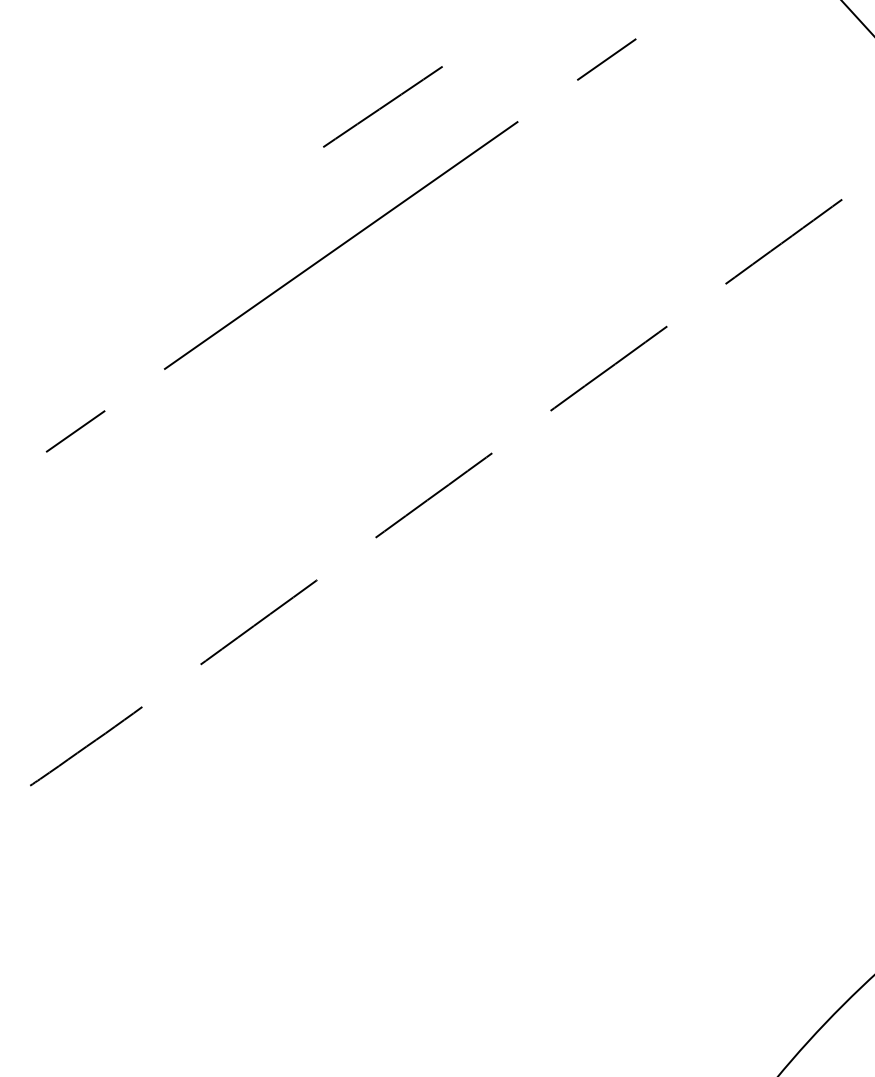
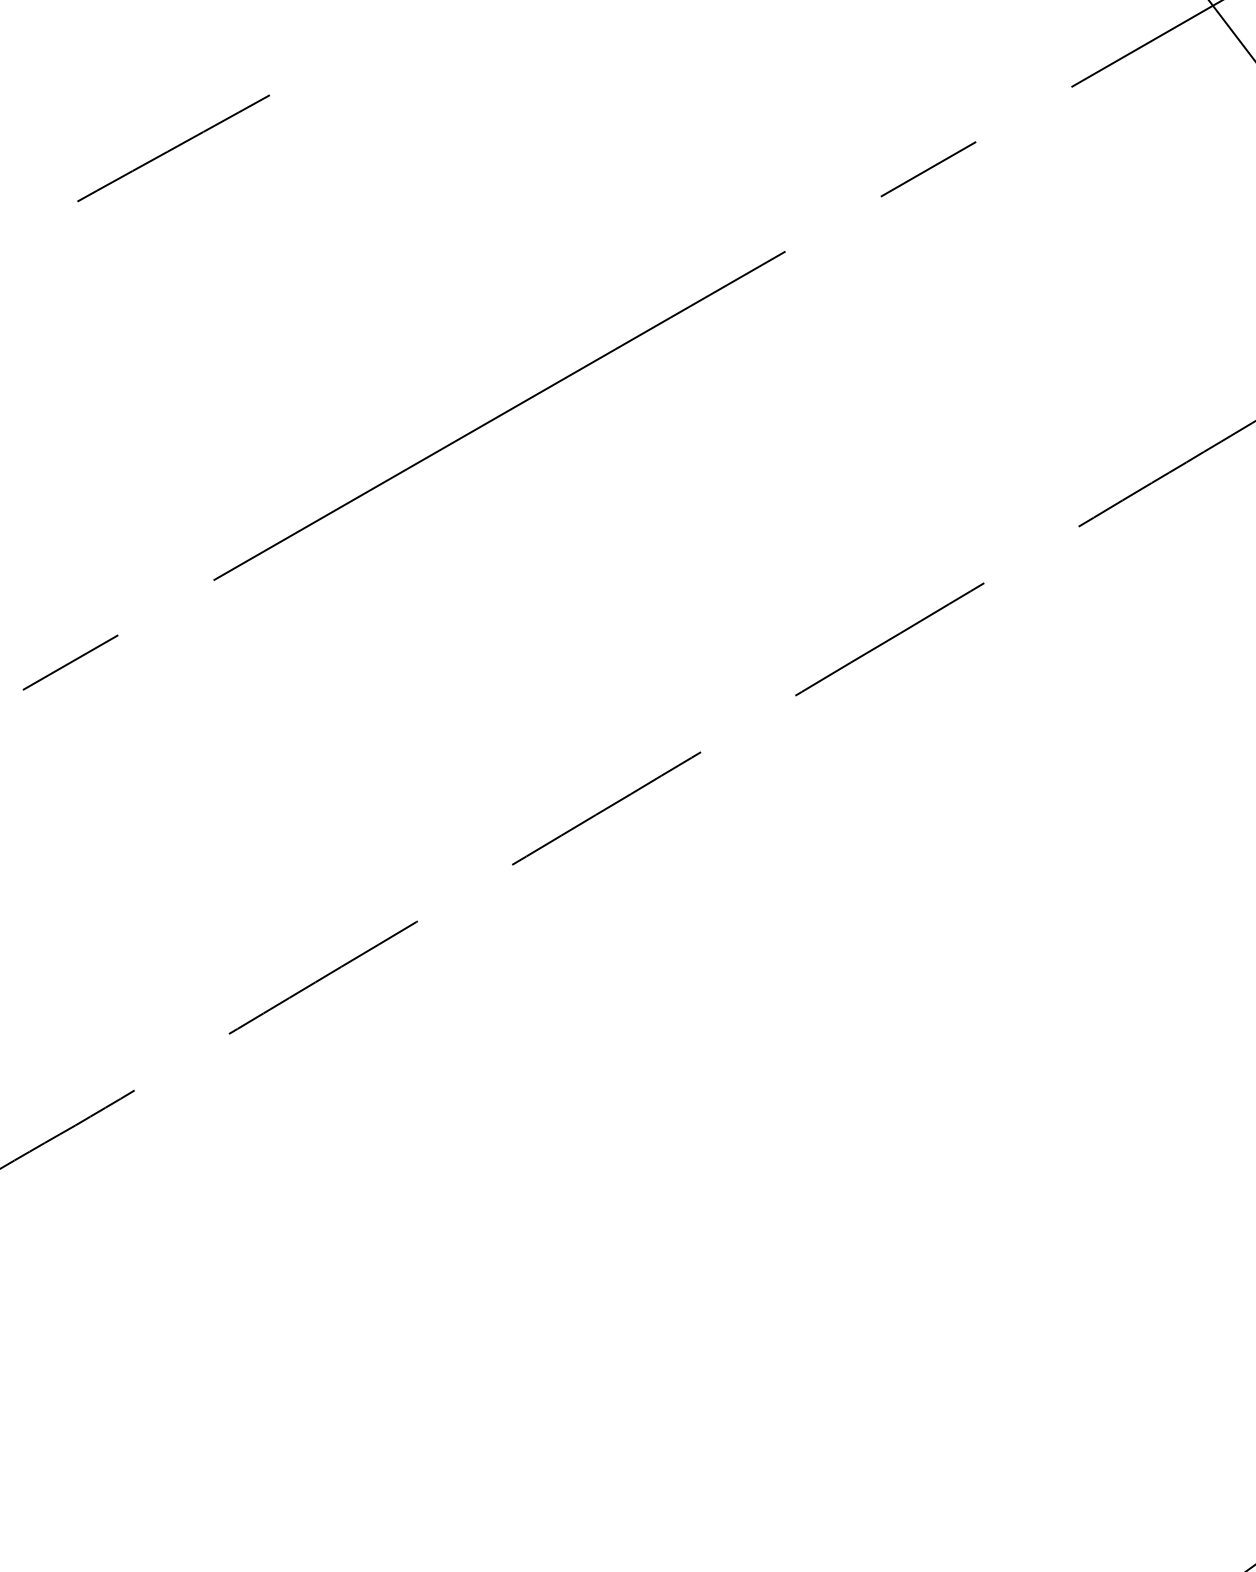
line: (382, 106) -> (173, 147), moved

